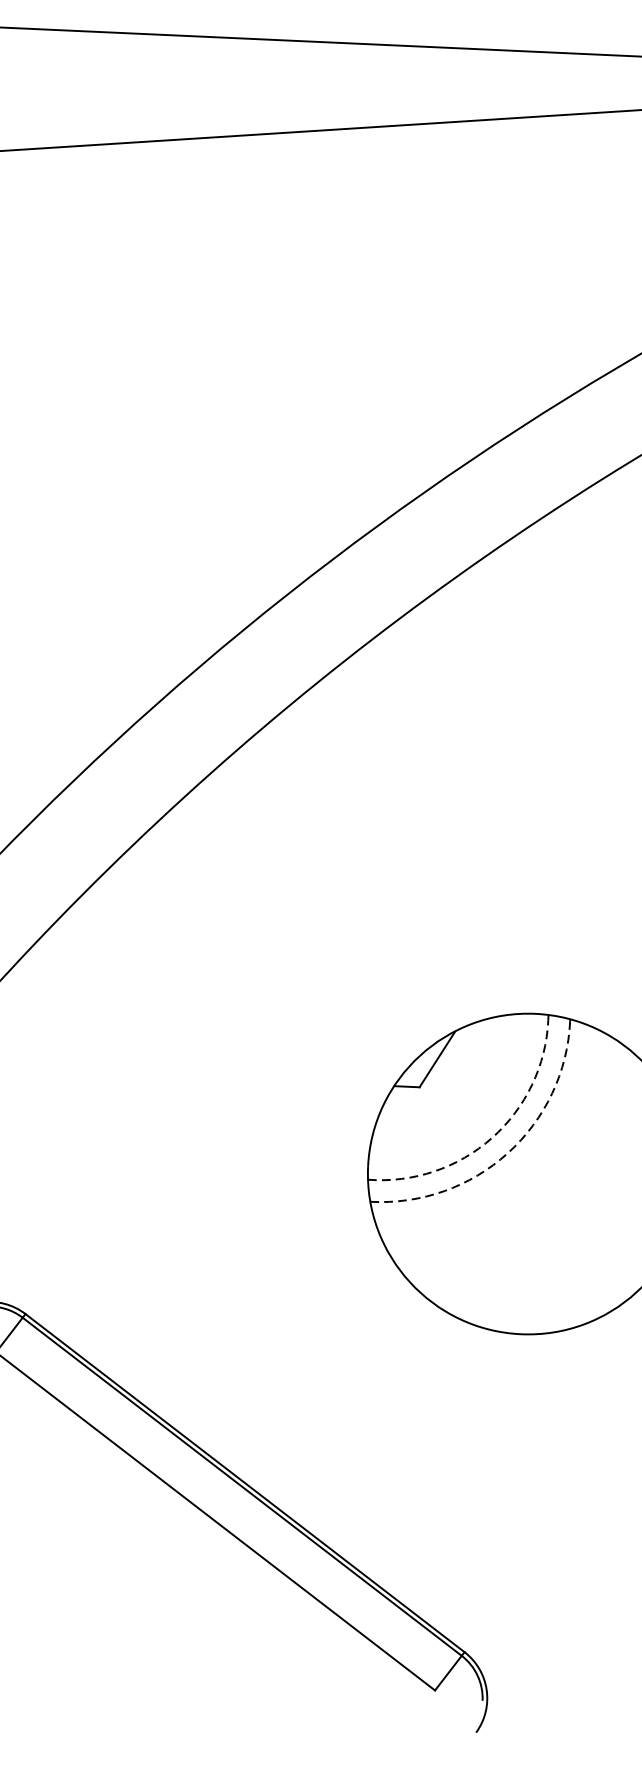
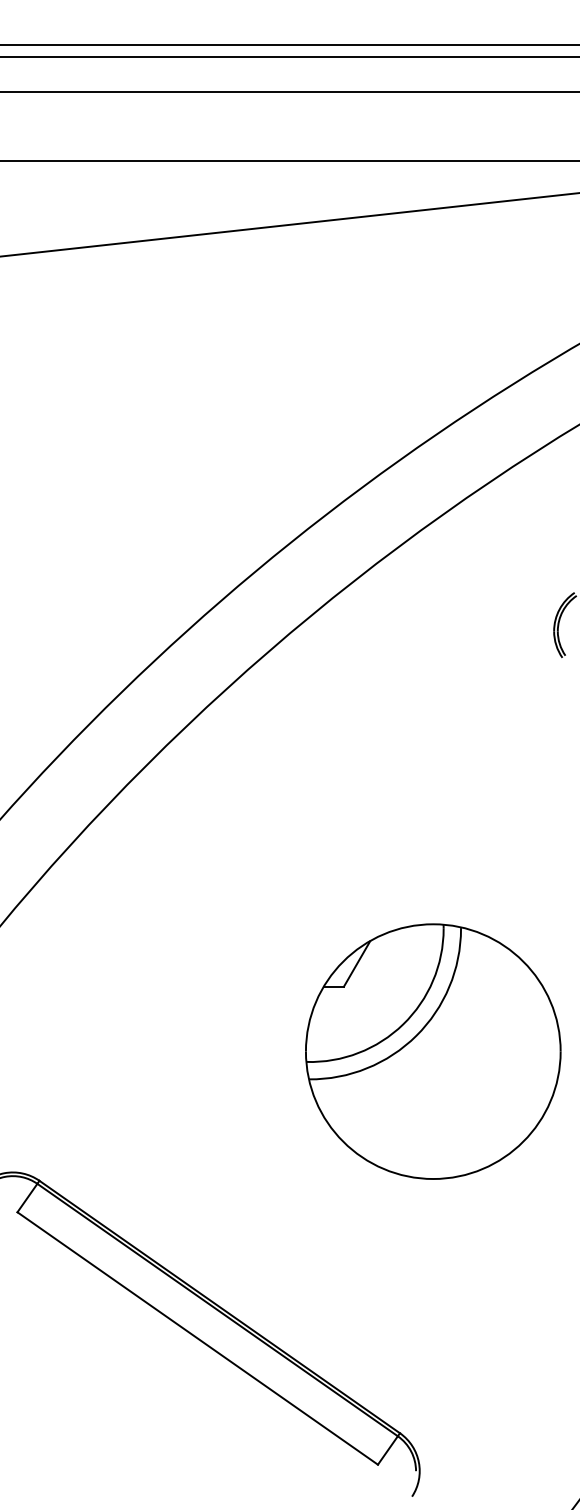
arc: (492, 1138) -> (403, 1024), dashed -> solid
arc: (508, 1152) -> (416, 1035), dashed -> solid

